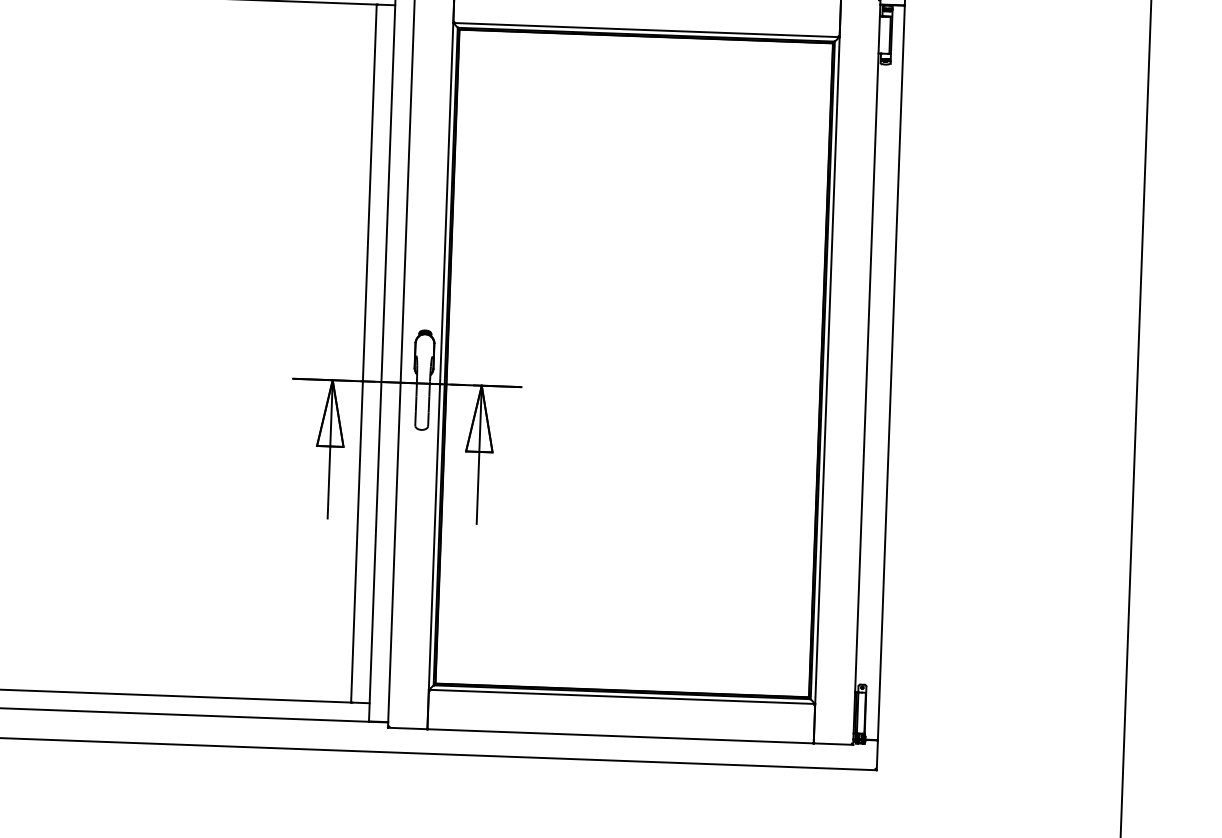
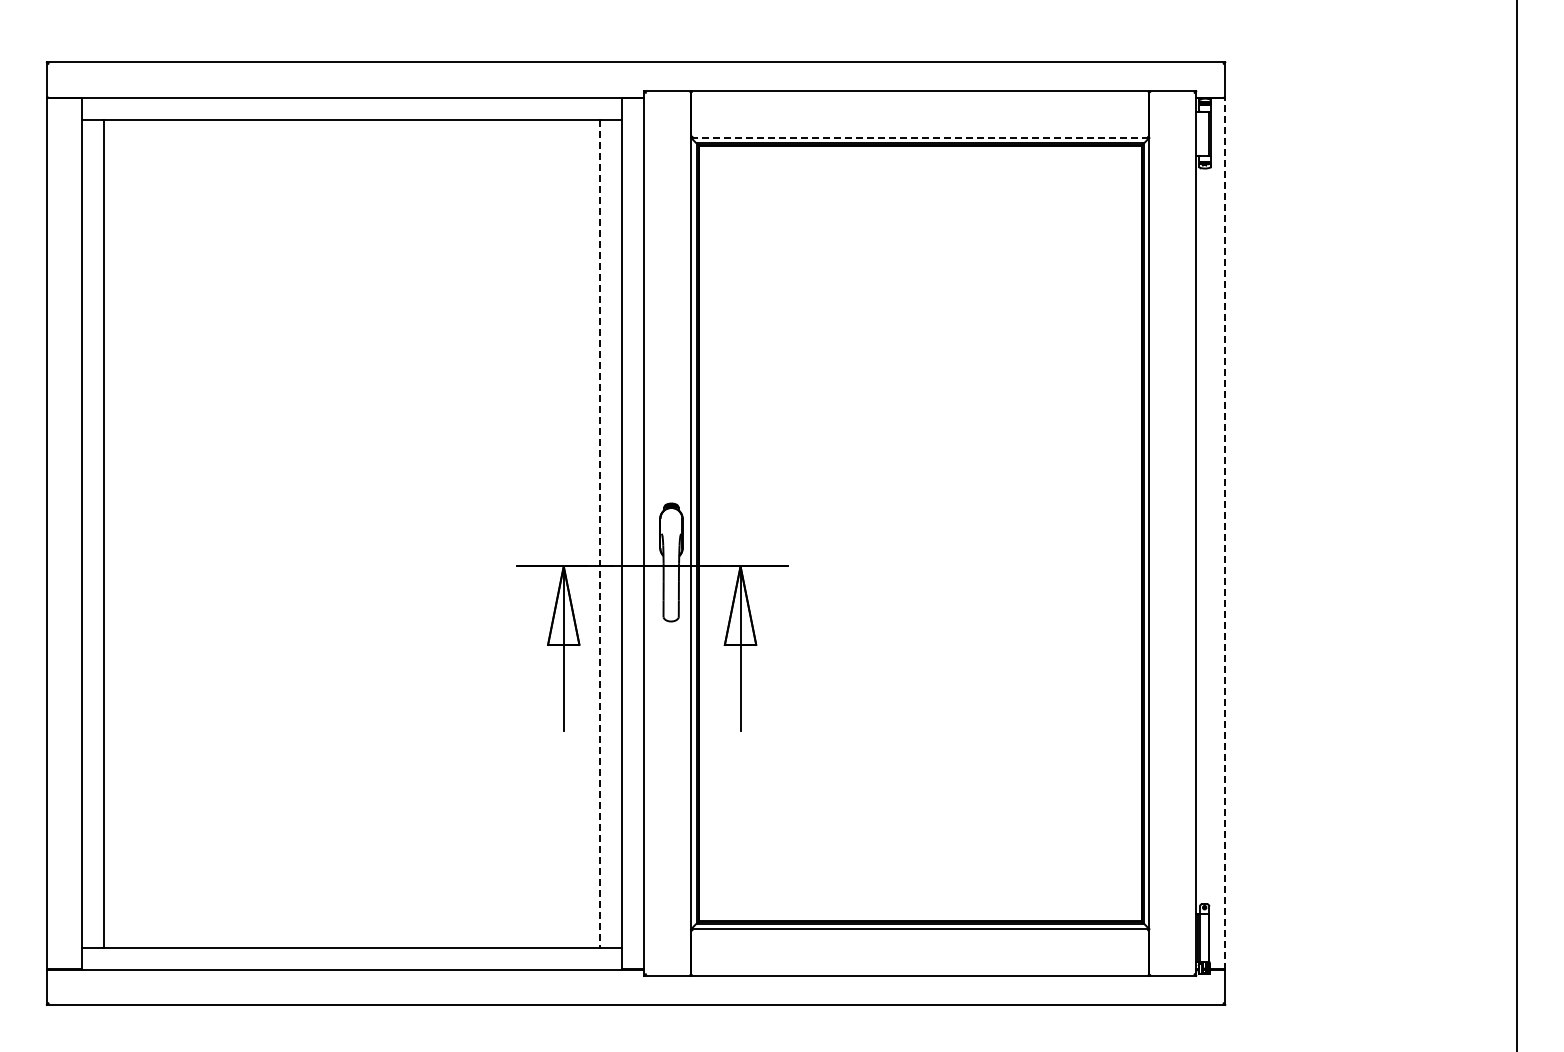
line: (645, 30) -> (919, 138), solid -> dashed
line: (363, 353) -> (599, 533), solid -> dashed
line: (891, 372) -> (1225, 533), solid -> dashed

